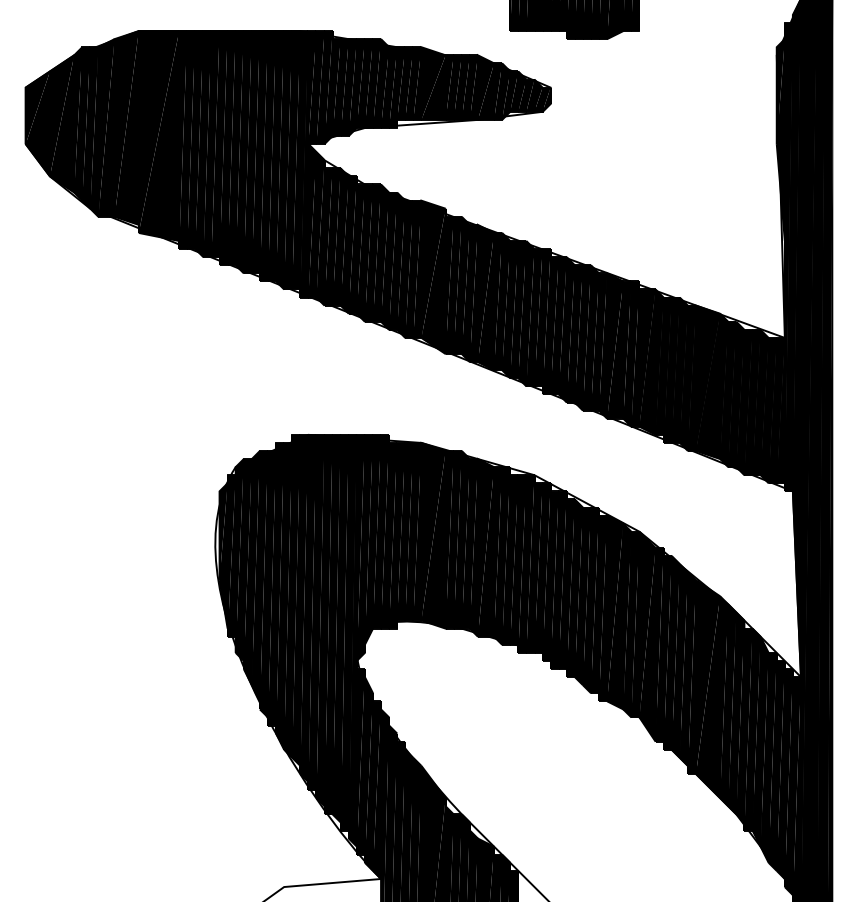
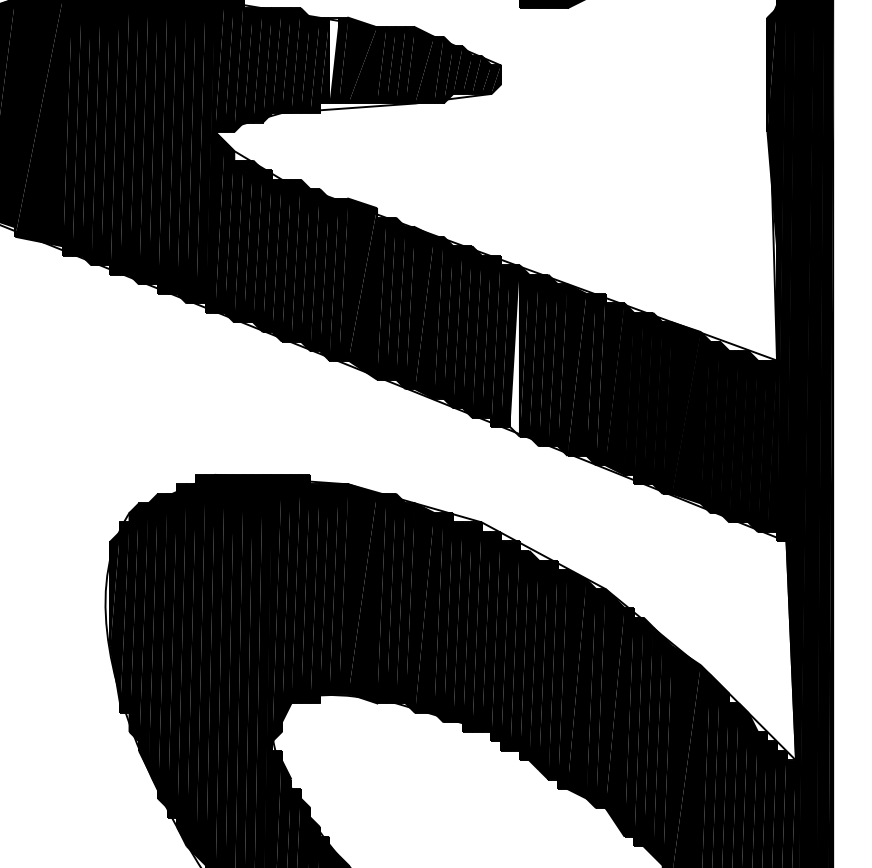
fill: (409, 83) -> (334, 60), removed
fill: (562, 329) -> (514, 350), removed

